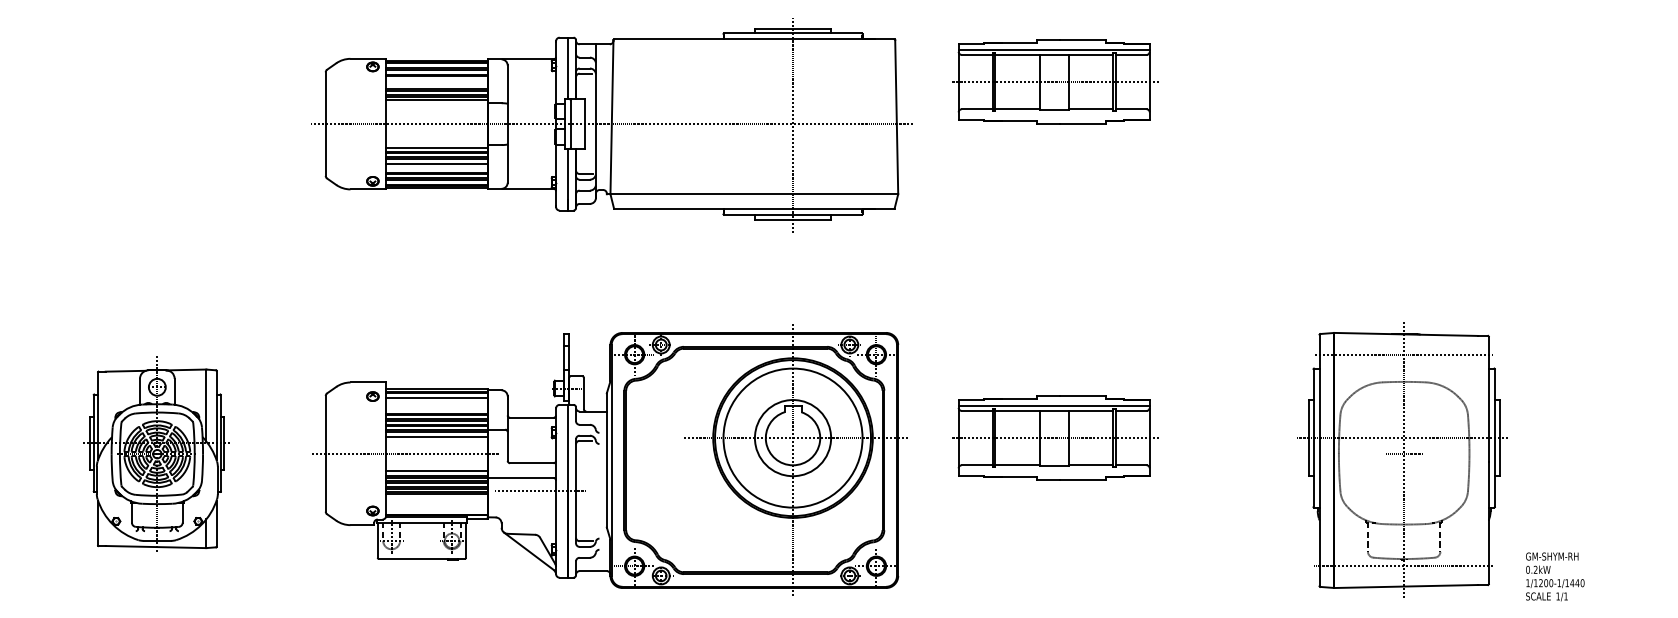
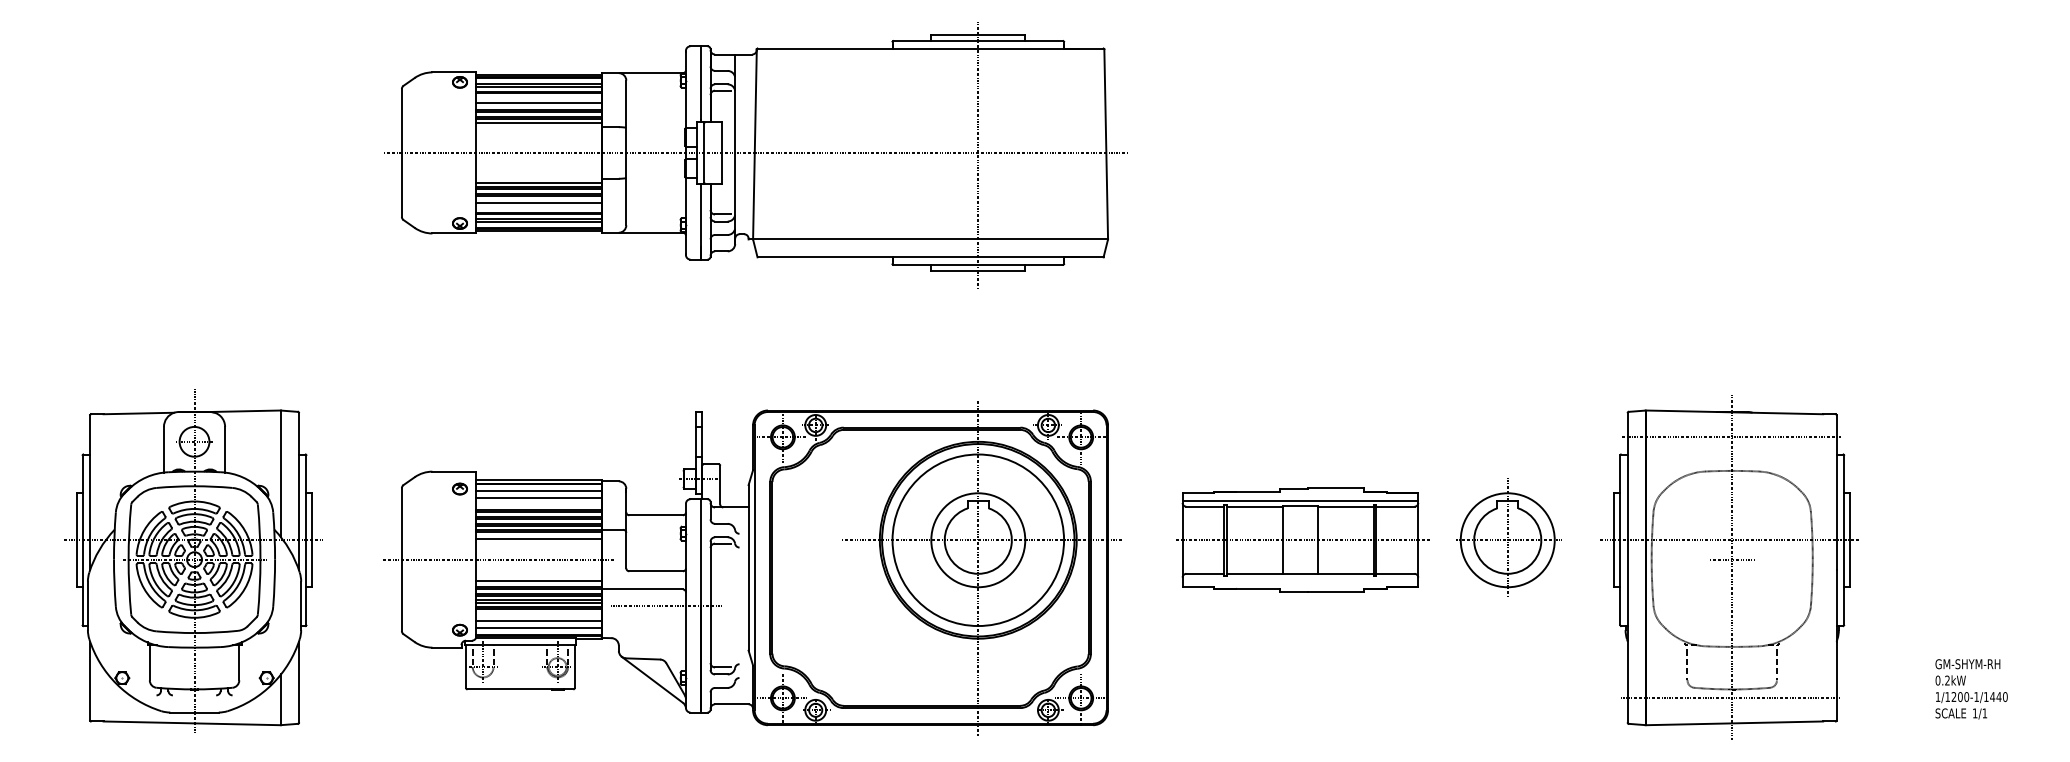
part: (1055, 81) -> (1302, 100), removed
line: (436, 83) -> (538, 102), added
line: (436, 404) -> (538, 498), added
part: (1222, 435) -> (1508, 537), added
part: (156, 454) -> (193, 560), size x1.43
line: (436, 503) -> (538, 620), added
line: (436, 509) -> (538, 628), added
text: (1555, 576) -> (1971, 688), moved

